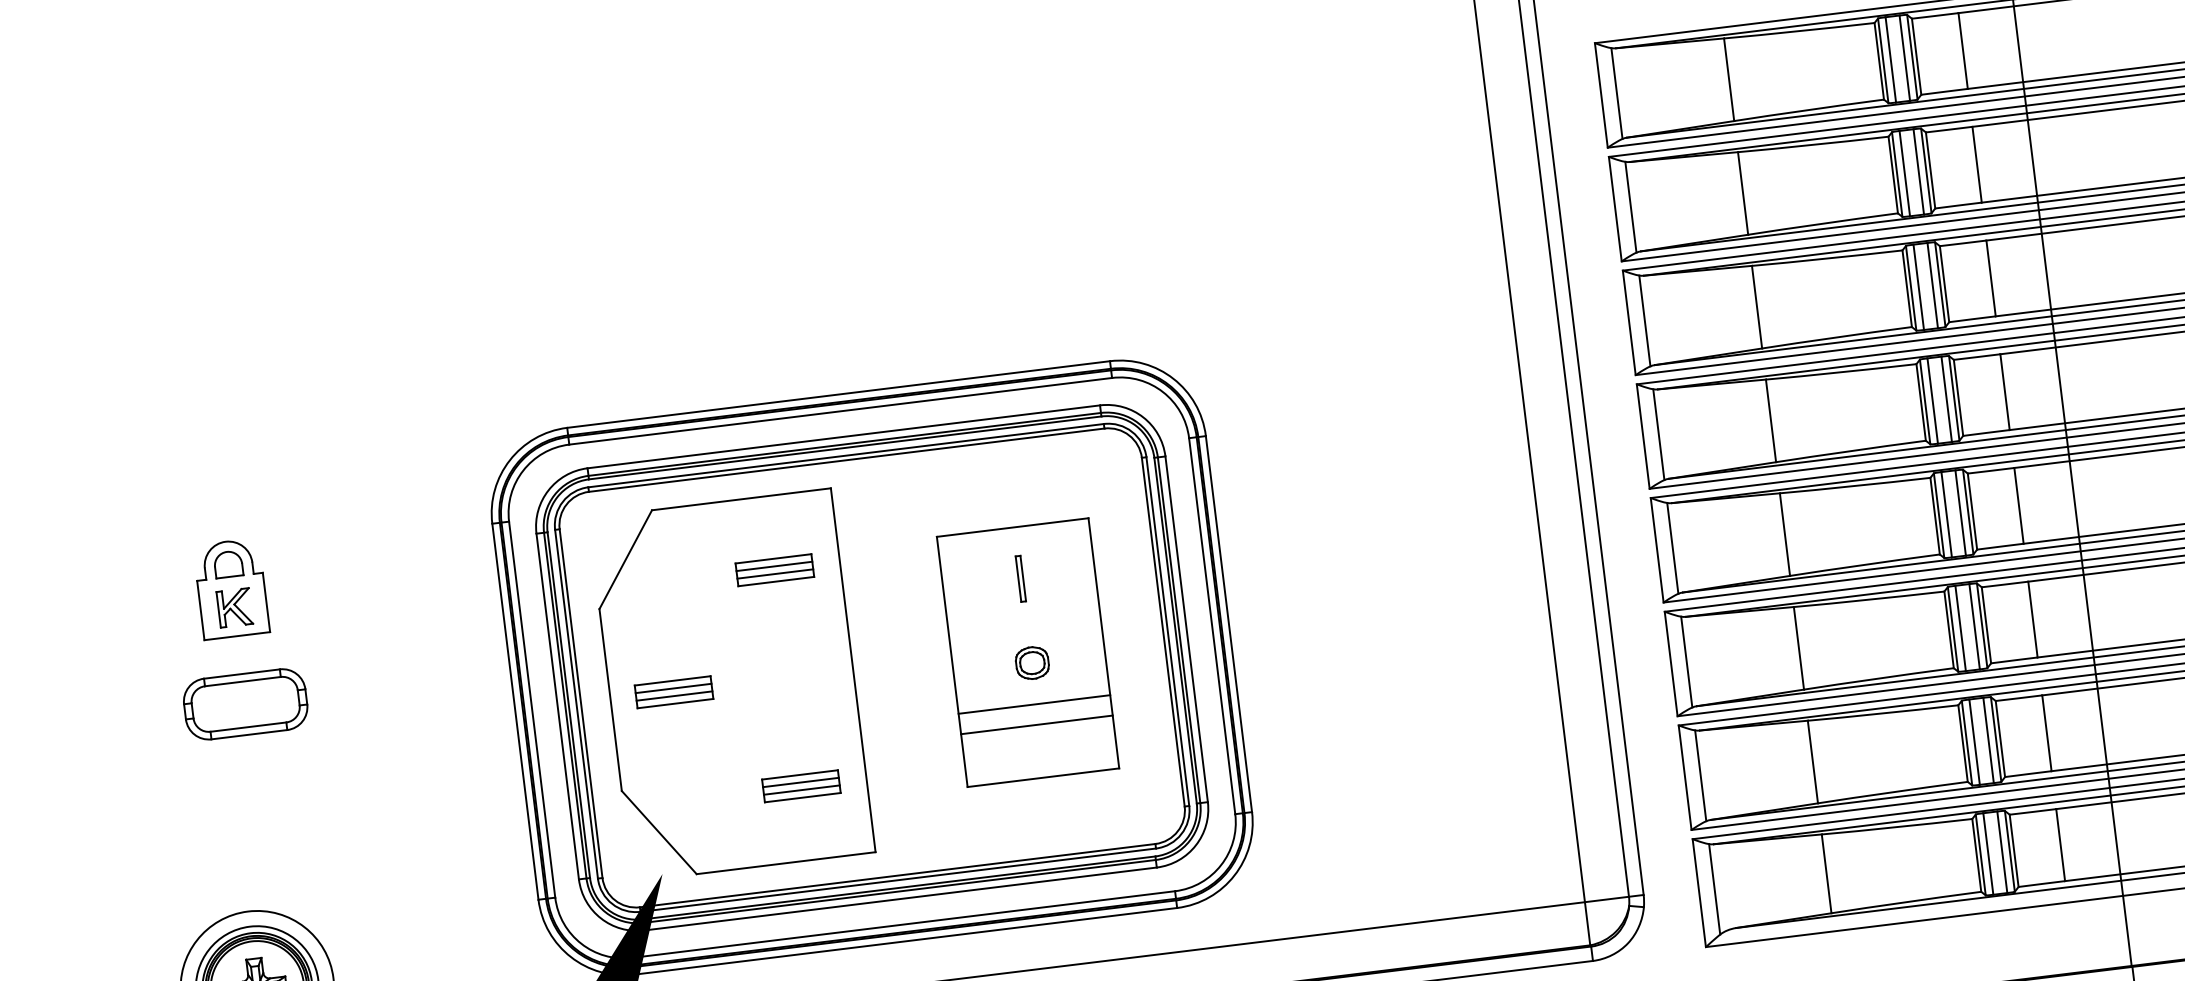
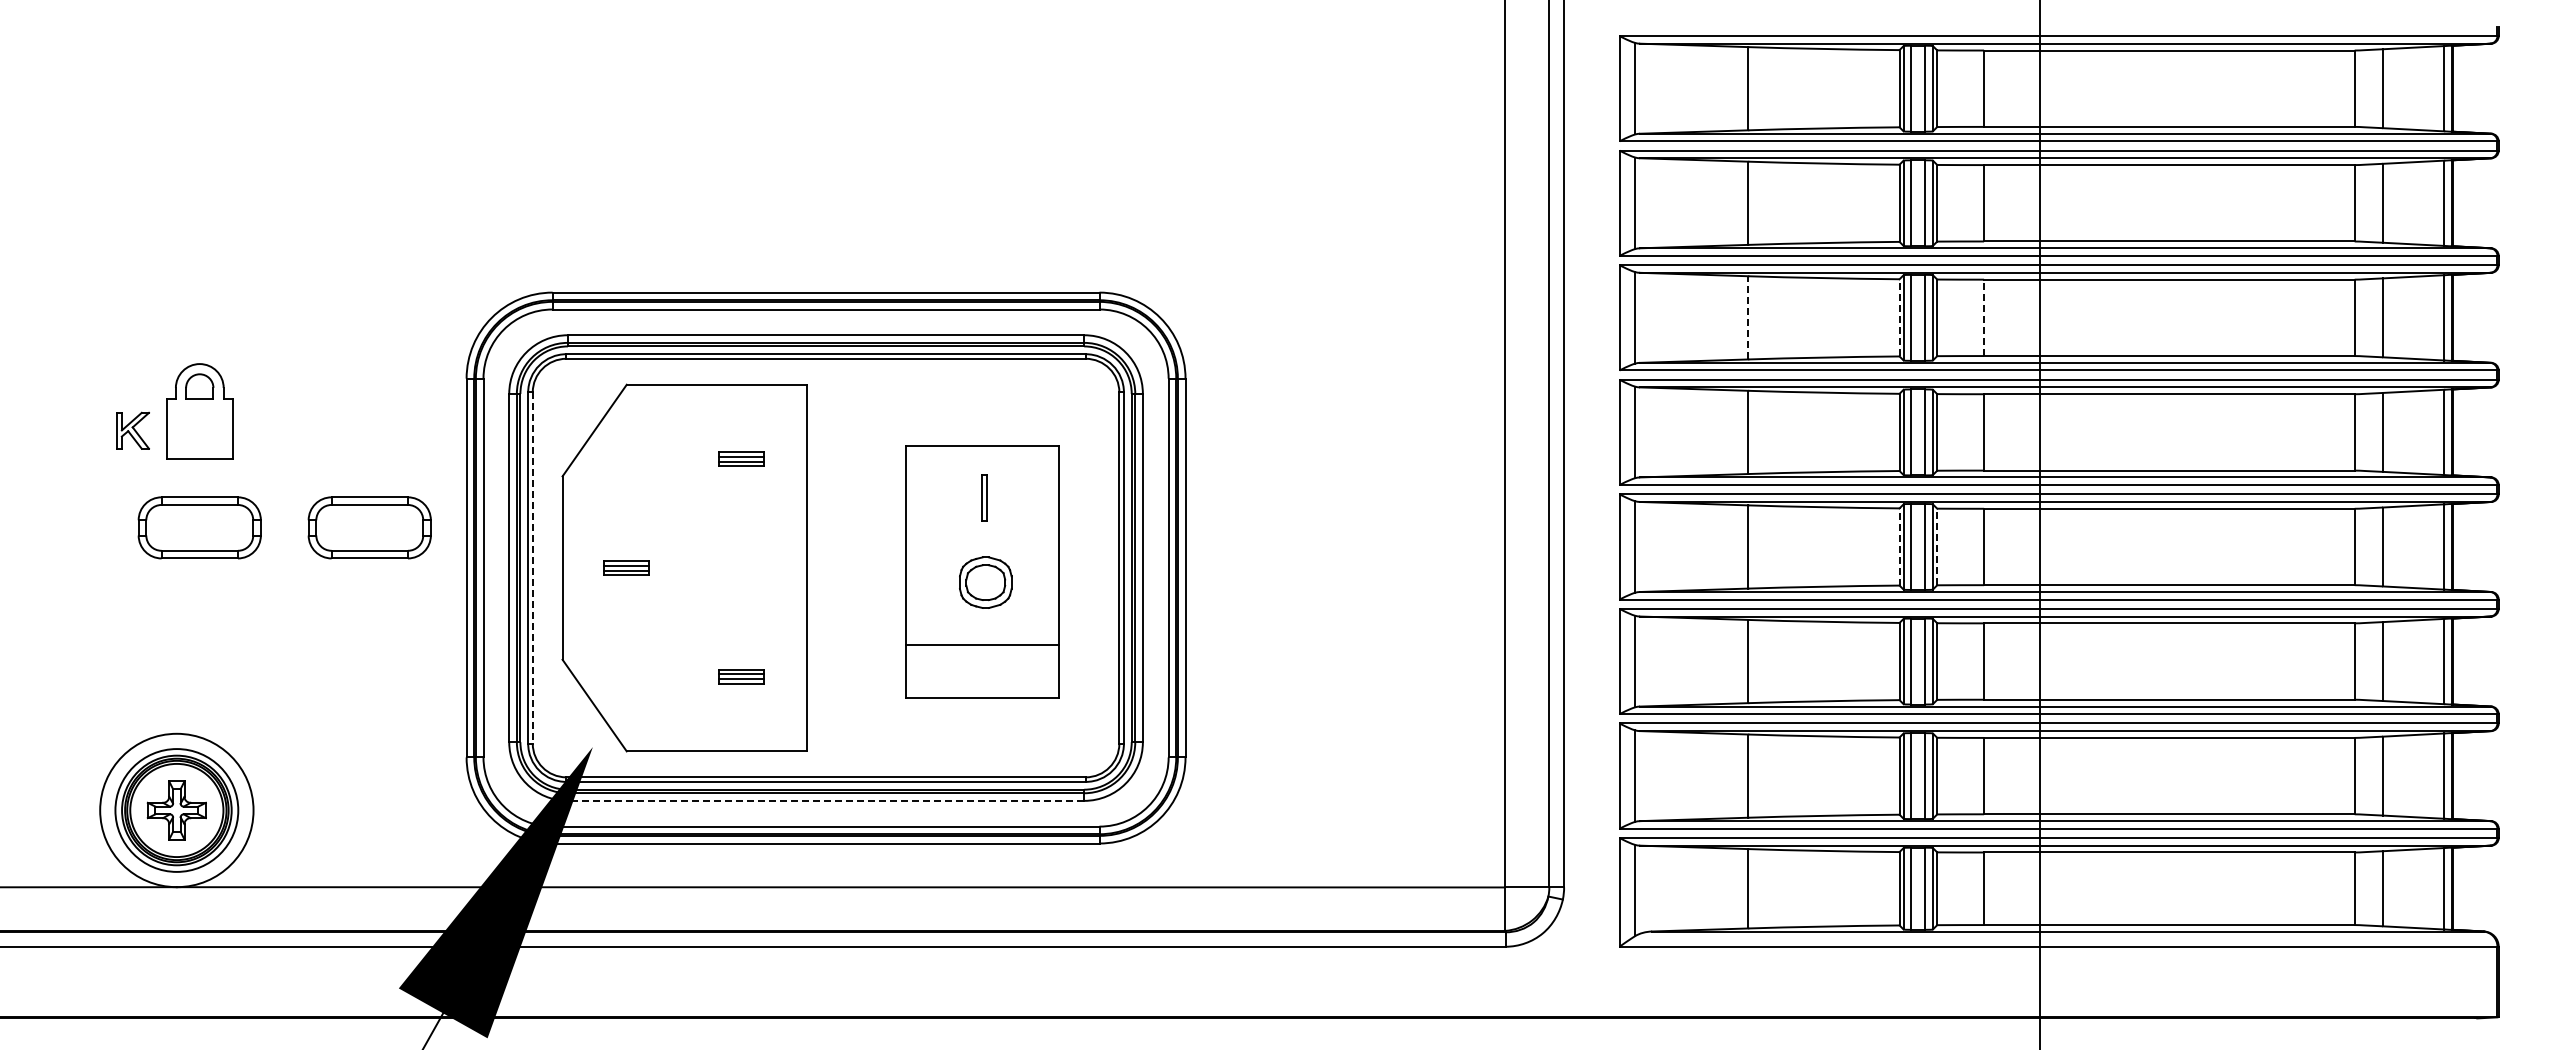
line: (1991, 278) -> (1984, 317), solid -> dashed
line: (1907, 288) -> (1899, 317), solid -> dashed
line: (1757, 306) -> (1748, 317), solid -> dashed
line: (1972, 511) -> (1937, 546), solid -> dashed
line: (1934, 515) -> (1899, 546), solid -> dashed
part: (775, 570) -> (741, 459), size x0.6
part: (234, 607) -> (132, 430), moved
part: (1032, 662) -> (985, 582), size x1.6
part: (414, 683) -> (369, 527), added
part: (674, 692) -> (626, 568), size x0.6
line: (580, 704) -> (532, 568), solid -> dashed
line: (1034, 704) -> (982, 624), removed
part: (801, 785) -> (741, 676), size x0.6
line: (899, 898) -> (825, 800), solid -> dashed

